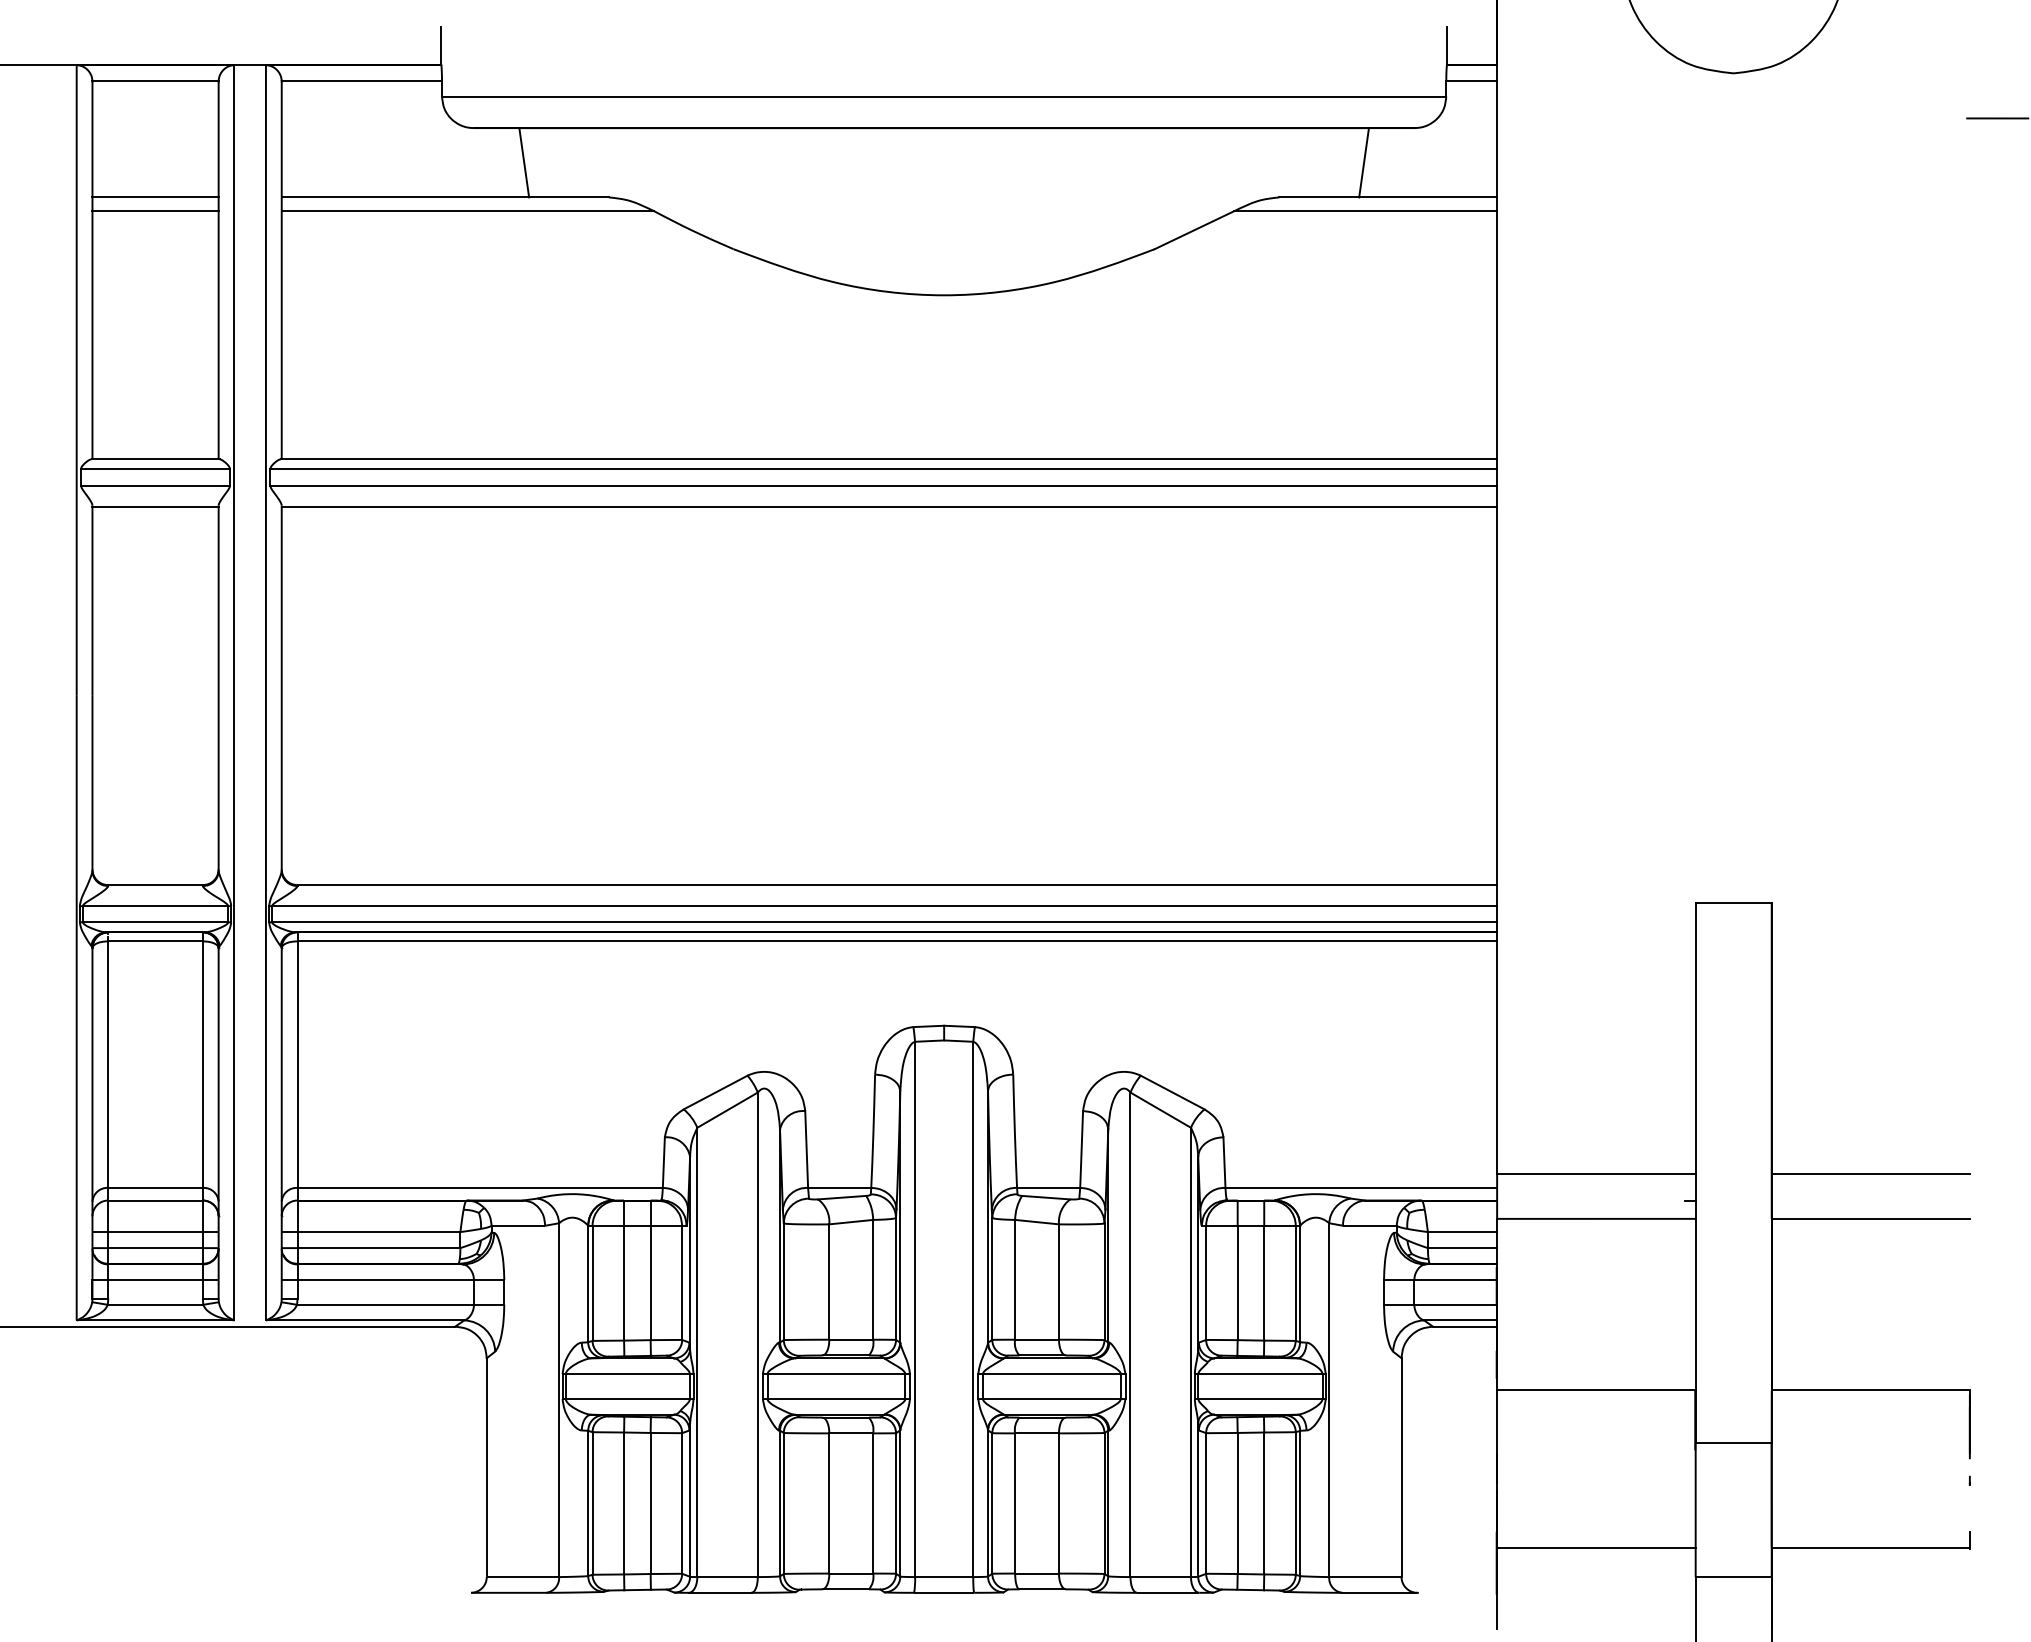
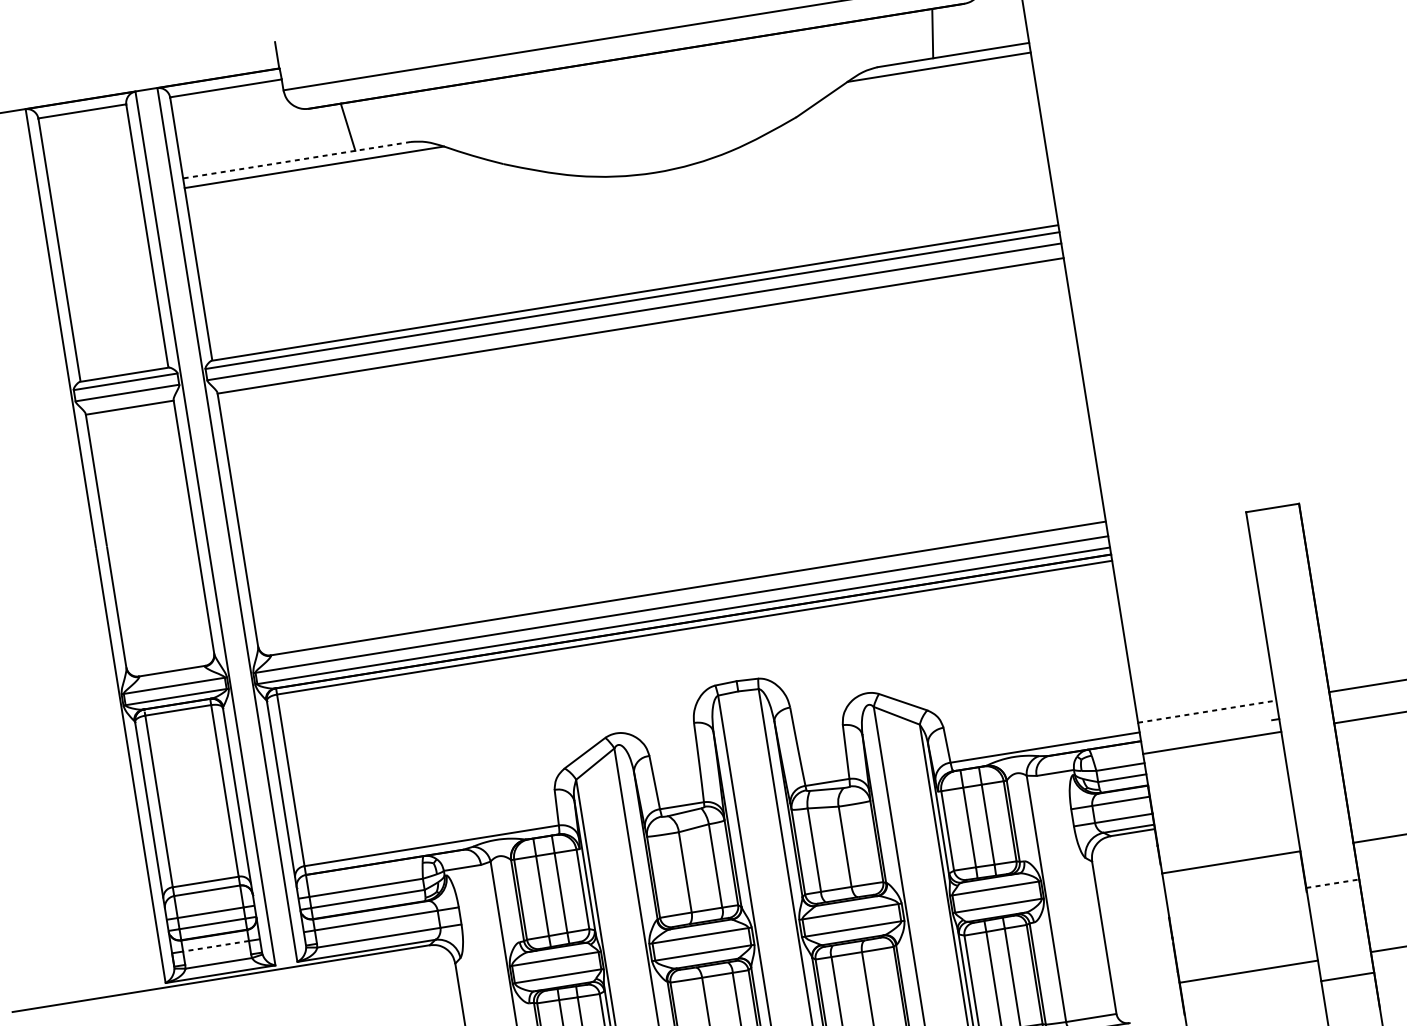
line: (155, 197) -> (95, 192), removed
line: (445, 197) -> (297, 160), solid -> dashed
line: (155, 211) -> (96, 202), removed
line: (1596, 1174) -> (1207, 712), solid -> dashed
line: (155, 1280) -> (216, 946), solid -> dashed
line: (1734, 1443) -> (1333, 883), solid -> dashed

